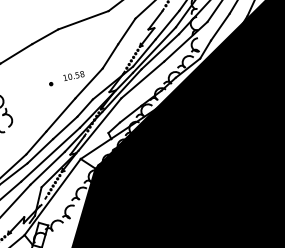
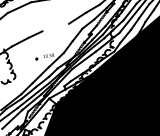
line: (82, 20) -> (55, 27), removed

